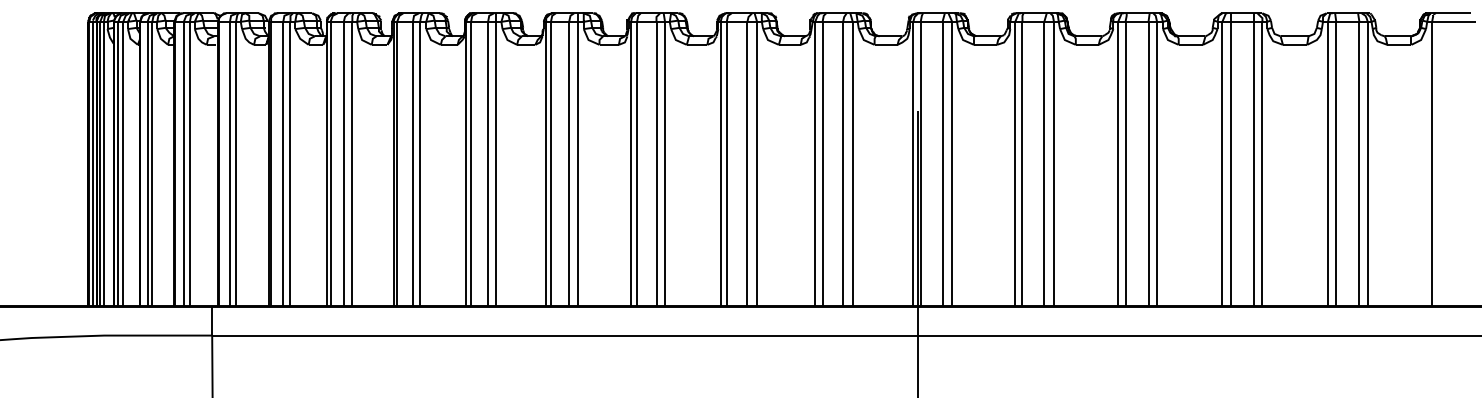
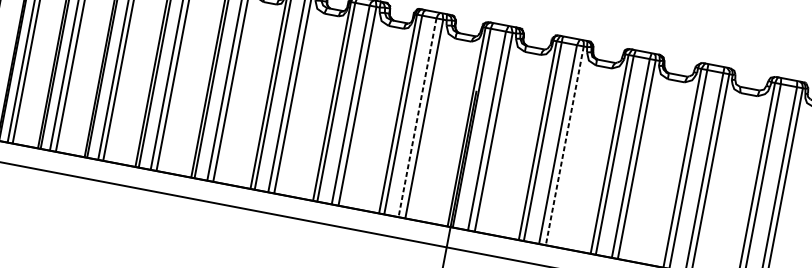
line: (843, 164) -> (417, 118), solid -> dashed
line: (1053, 164) -> (564, 146), solid -> dashed

